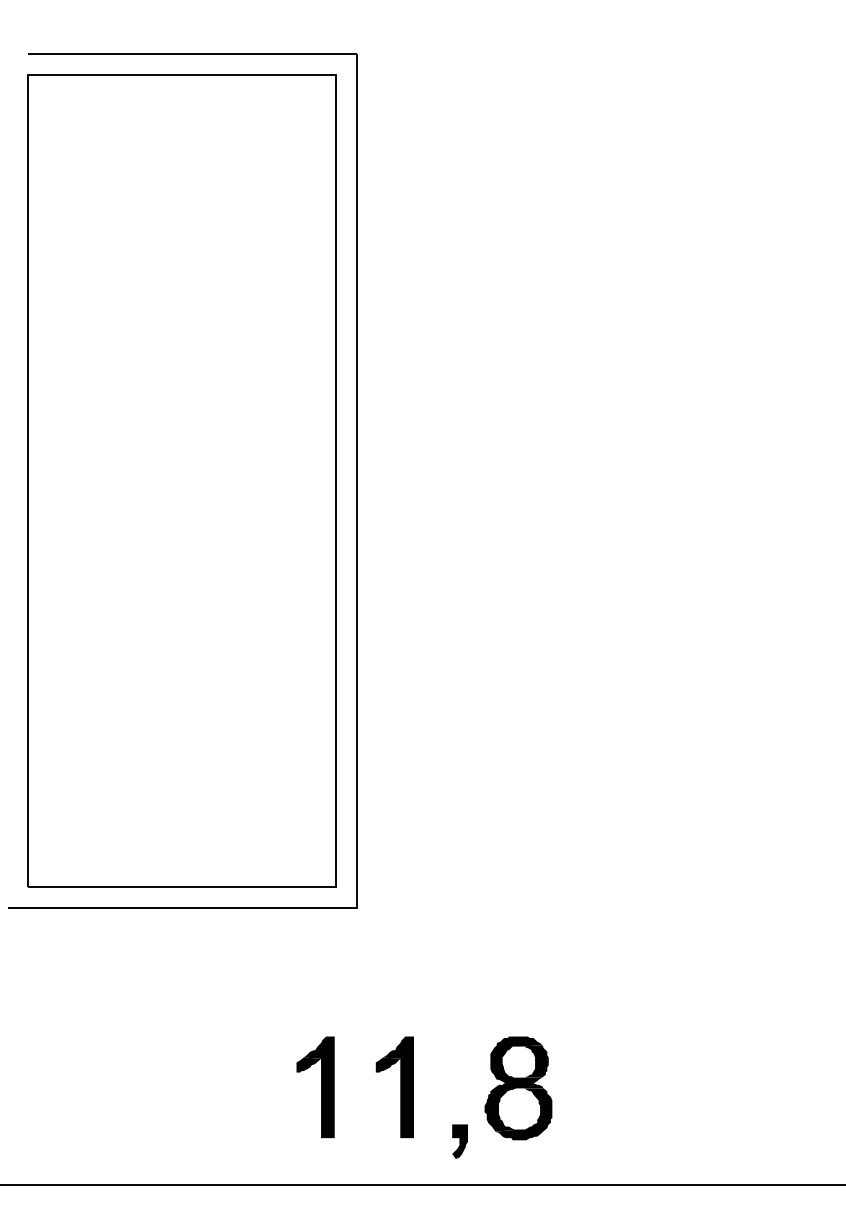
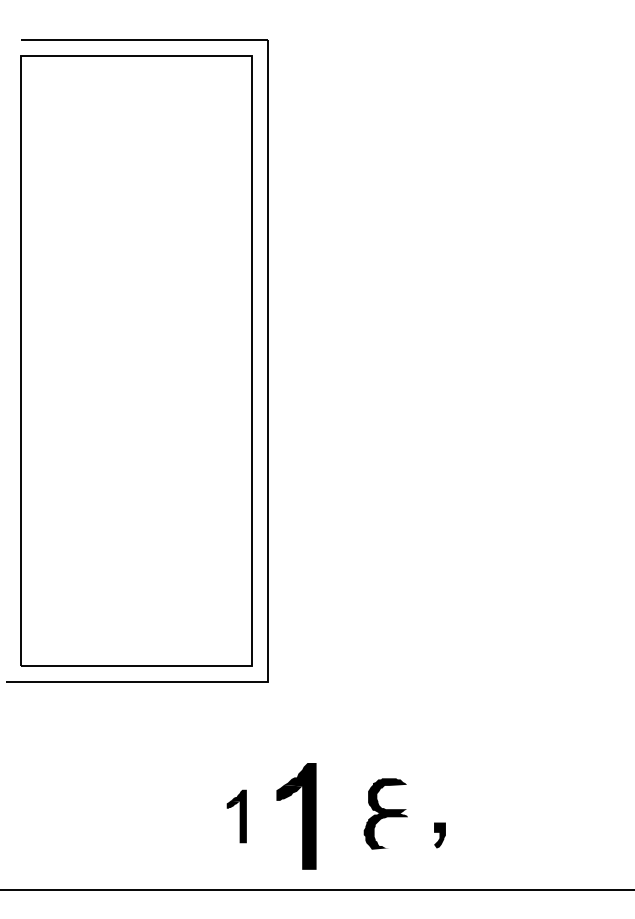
fill: (533, 1061) -> (400, 797), removed
part: (315, 1087) -> (236, 816), size x0.7
part: (394, 1087) -> (296, 816), size x1.4
fill: (523, 1114) -> (392, 836), removed
part: (459, 1141) -> (439, 835), moved

